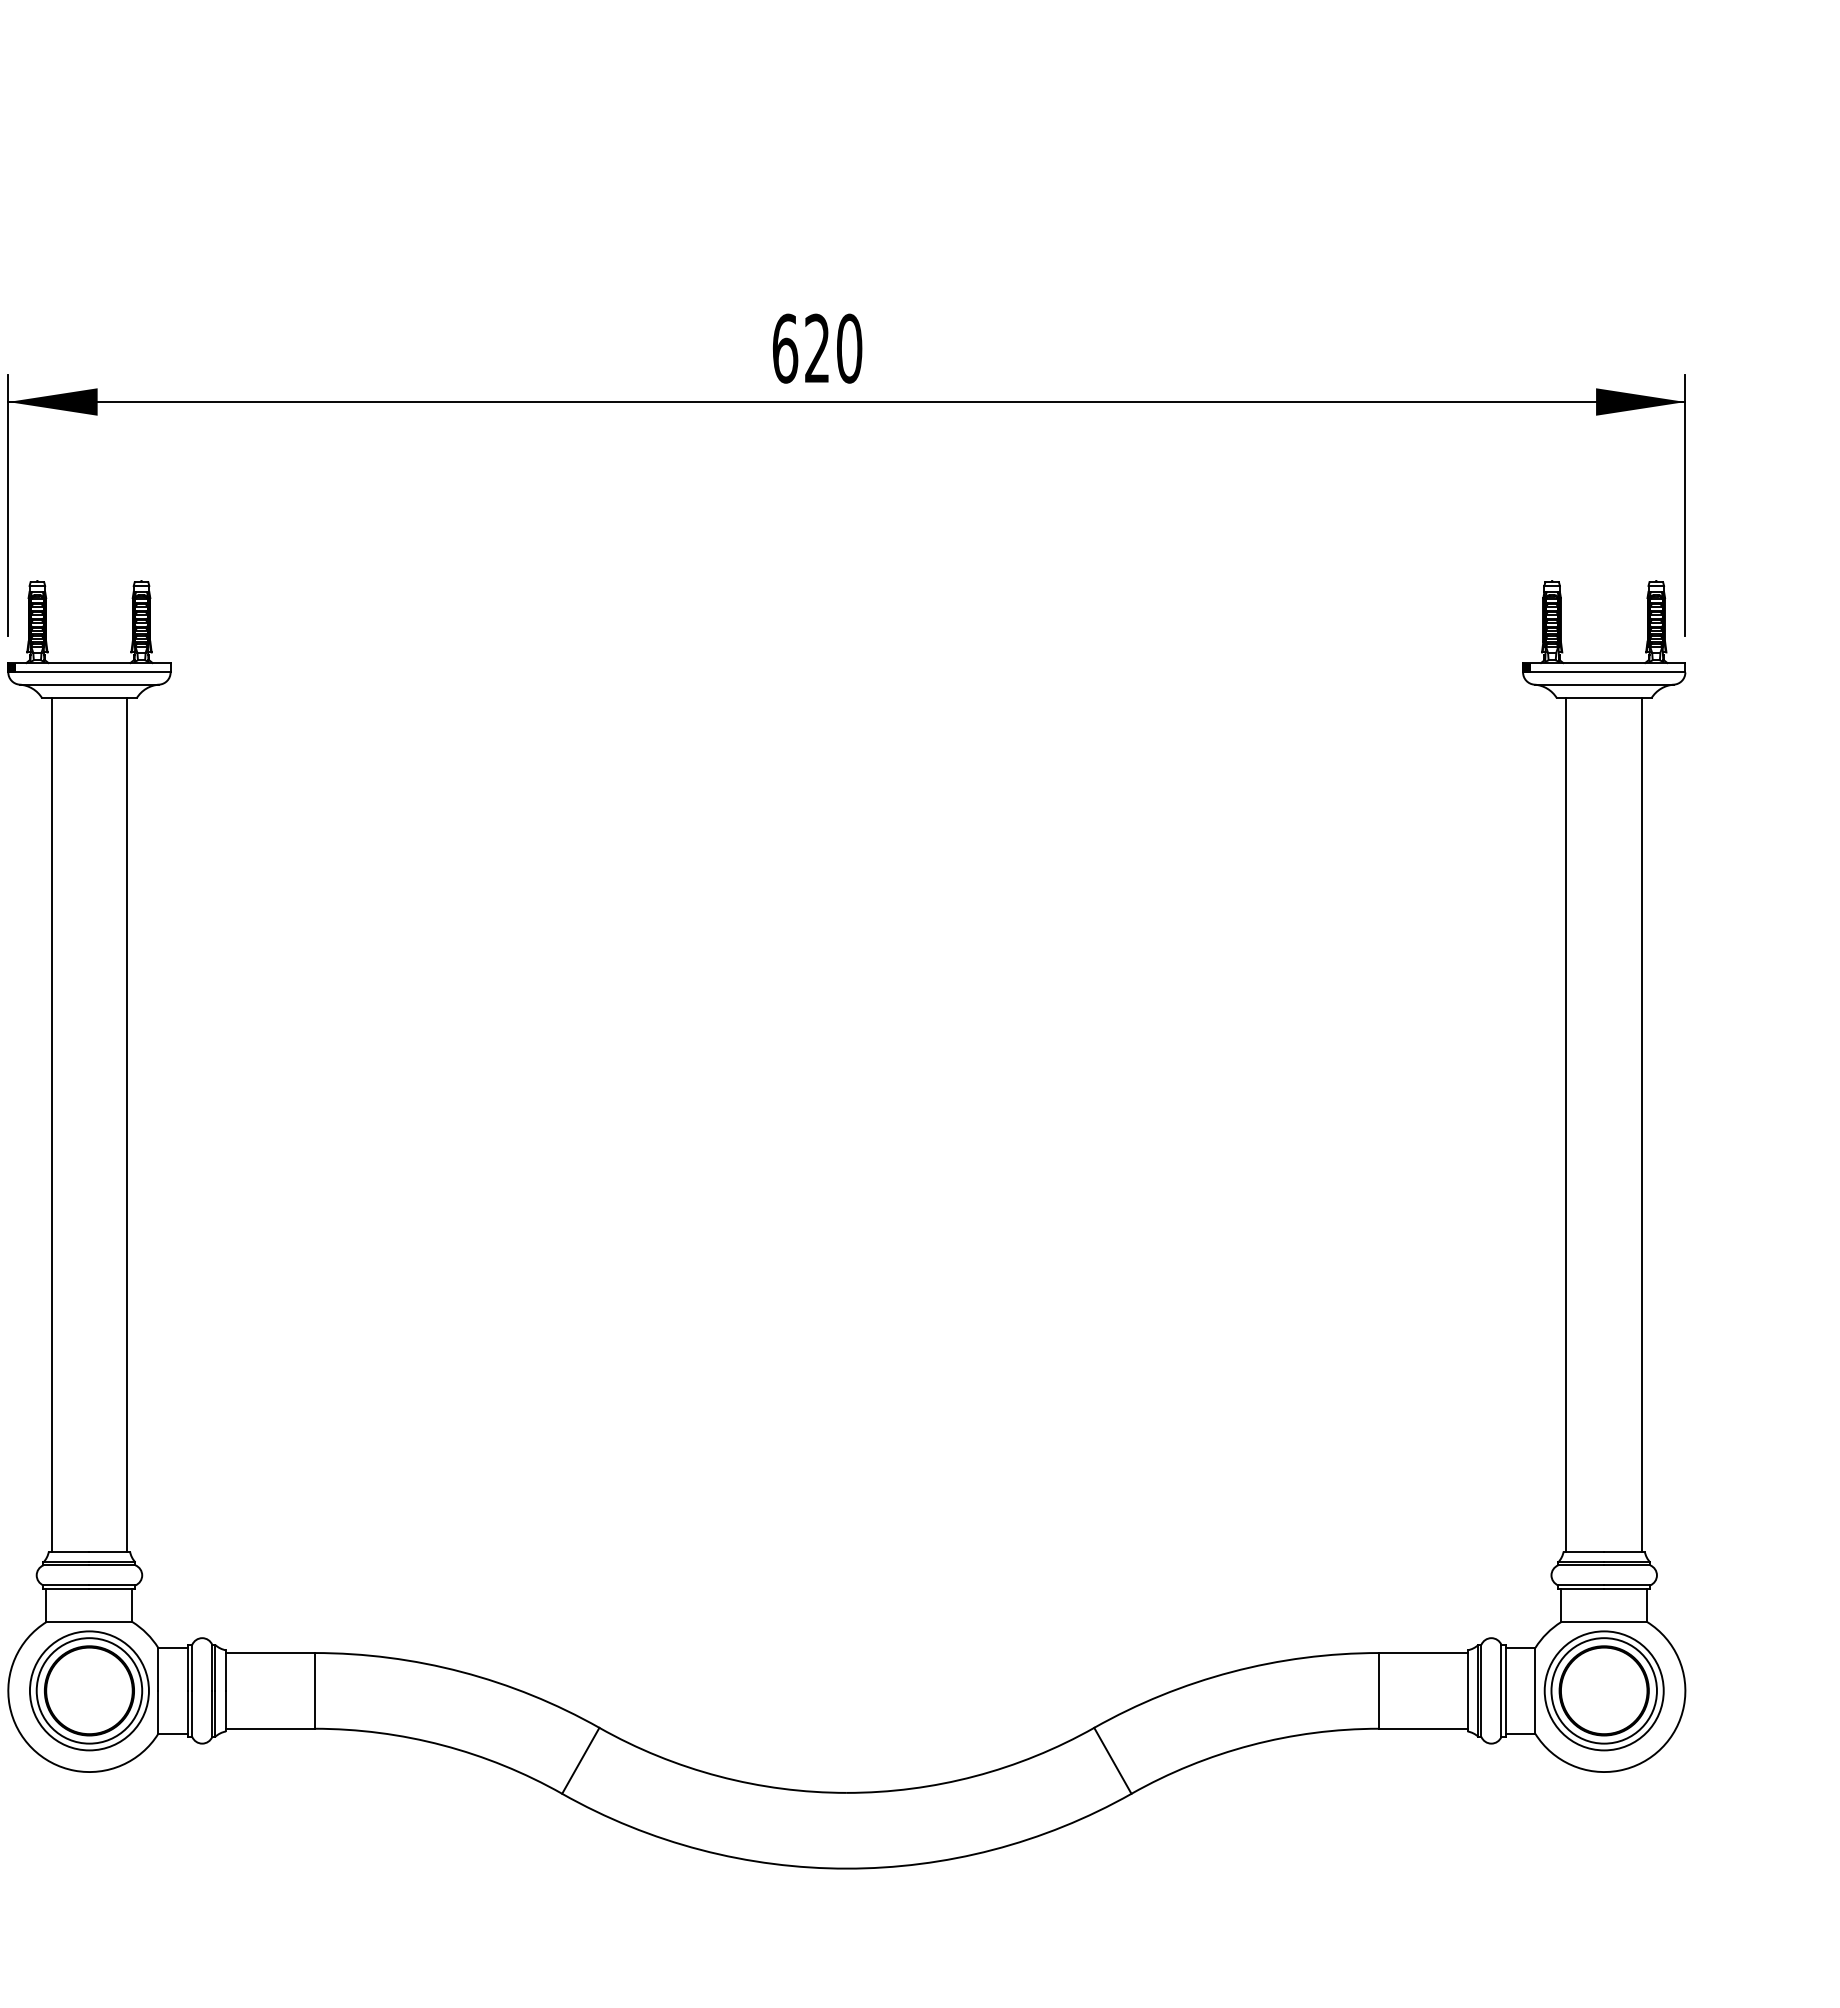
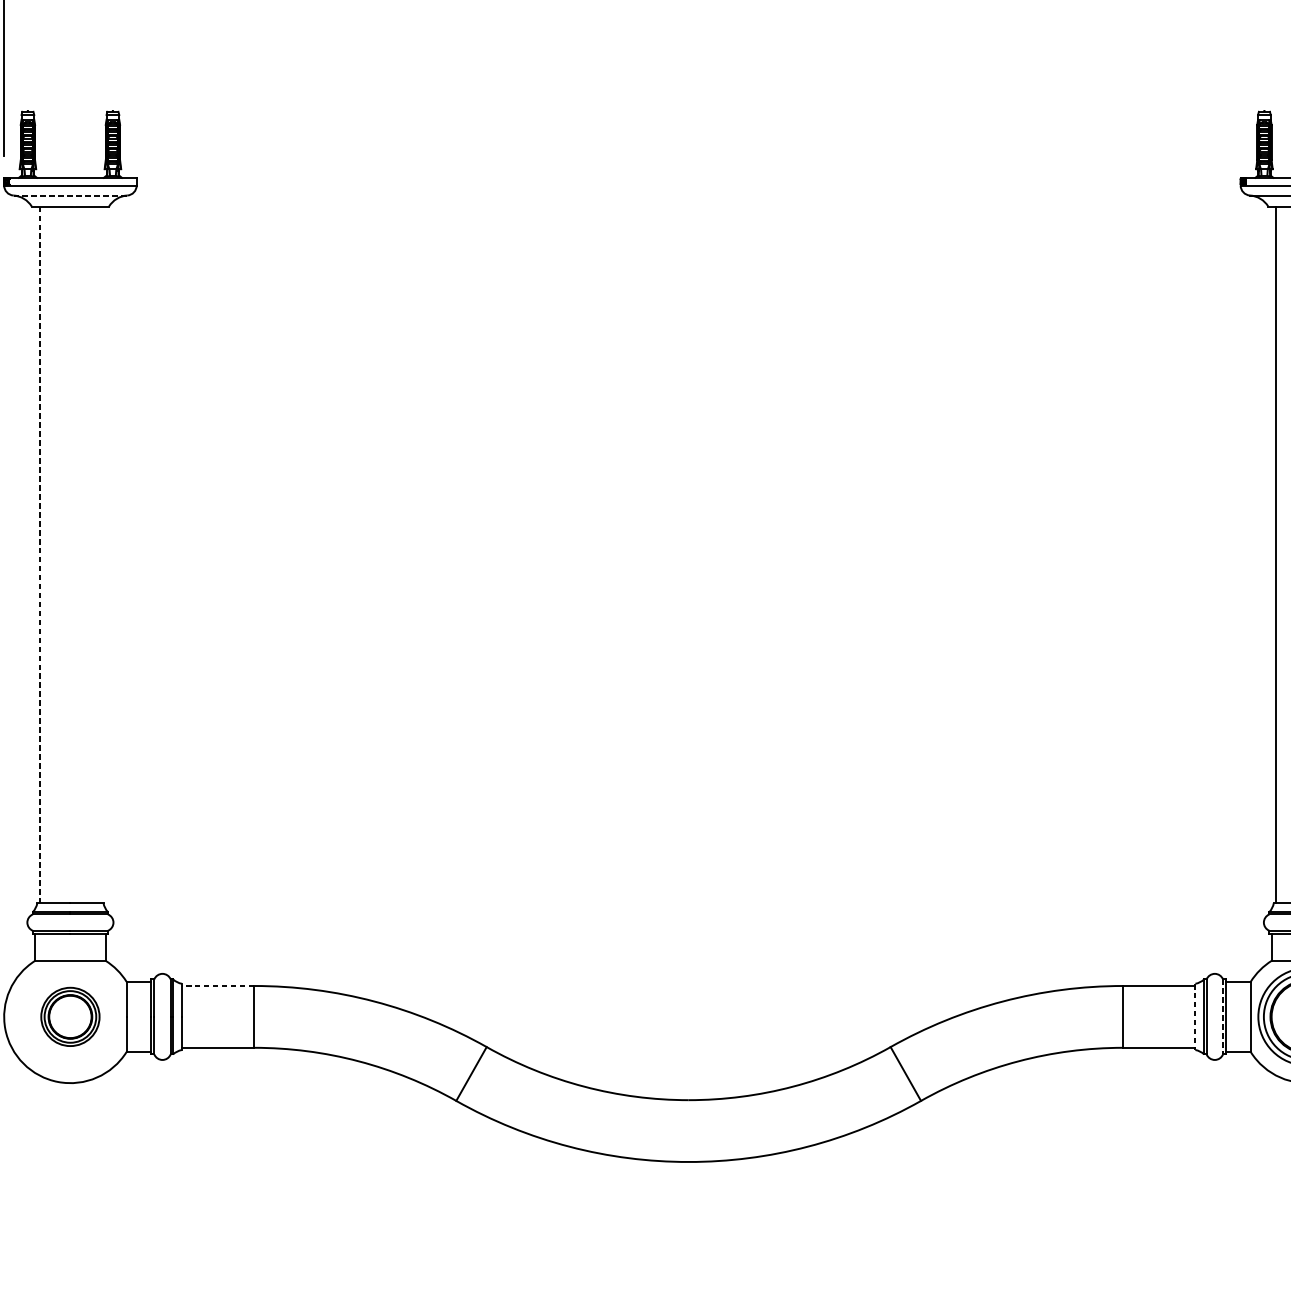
line: (89, 684) -> (70, 195), solid -> dashed
line: (51, 1124) -> (39, 554), solid -> dashed
line: (127, 1124) -> (101, 554), removed
line: (269, 1653) -> (217, 986), solid -> dashed
part: (89, 1690) -> (70, 1016), size x0.6
line: (1467, 1690) -> (1195, 1016), solid -> dashed
line: (1501, 1690) -> (1223, 1016), solid -> dashed

